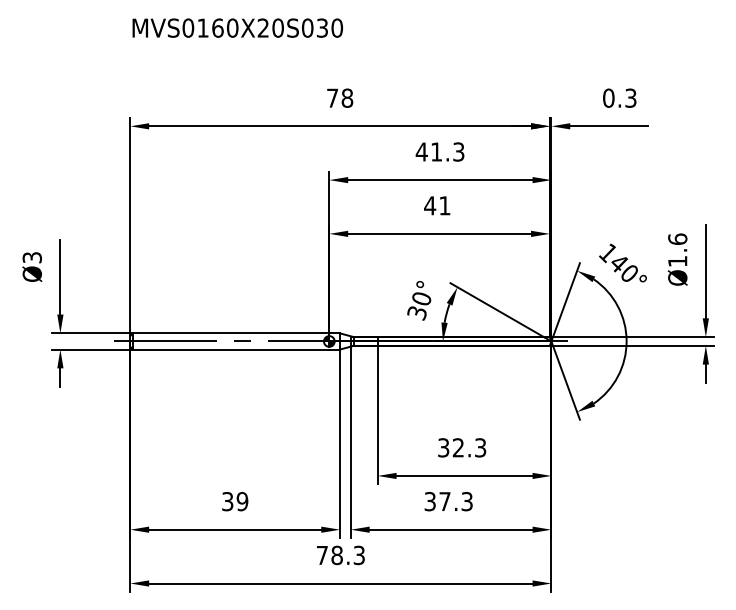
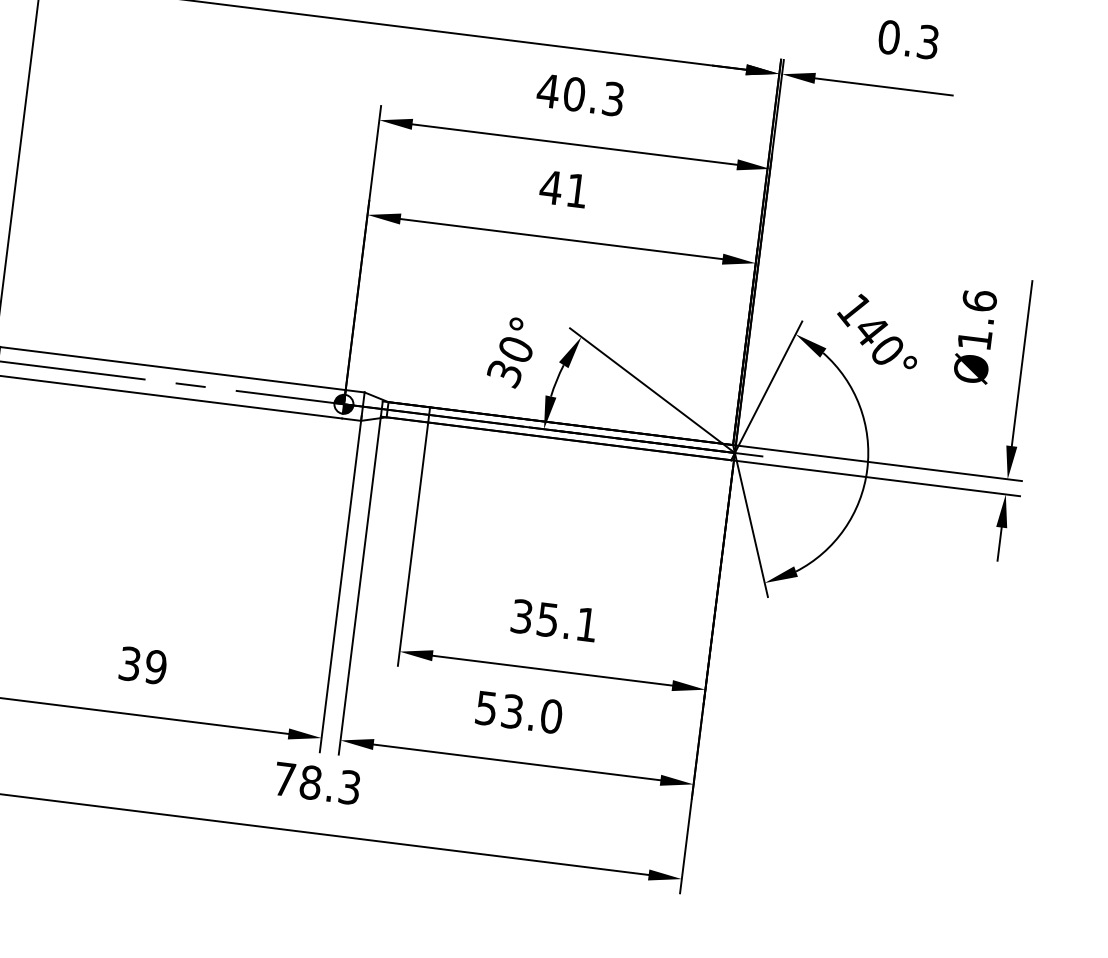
text: (436, 151) -> (574, 93), 41.3 -> 40.3
text: (469, 447) -> (567, 621), 32.3 -> 35.1
text: (448, 501) -> (518, 712), 37.3 -> 53.0

